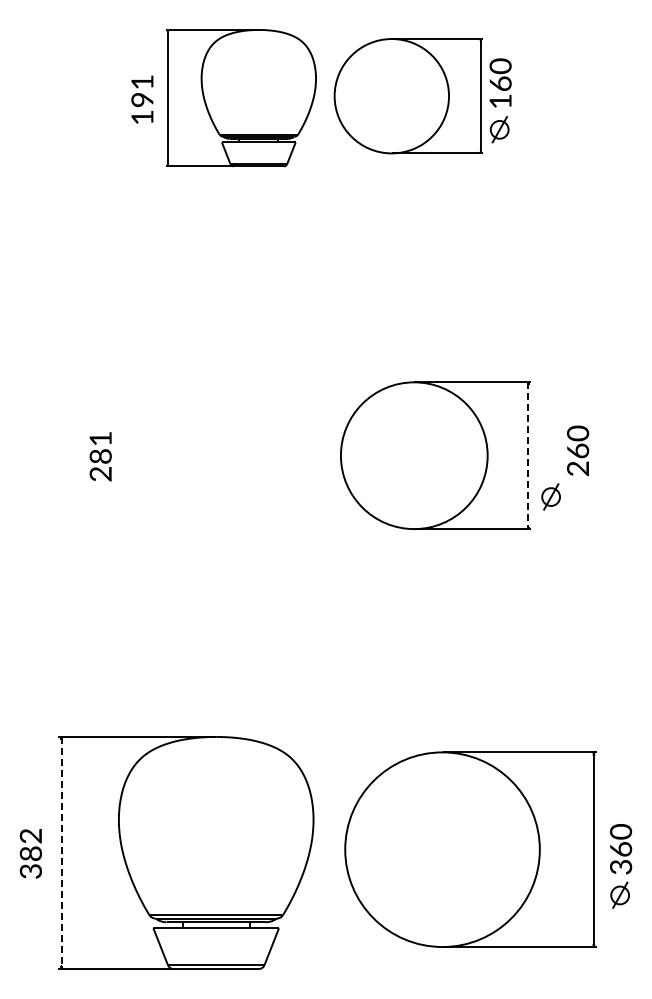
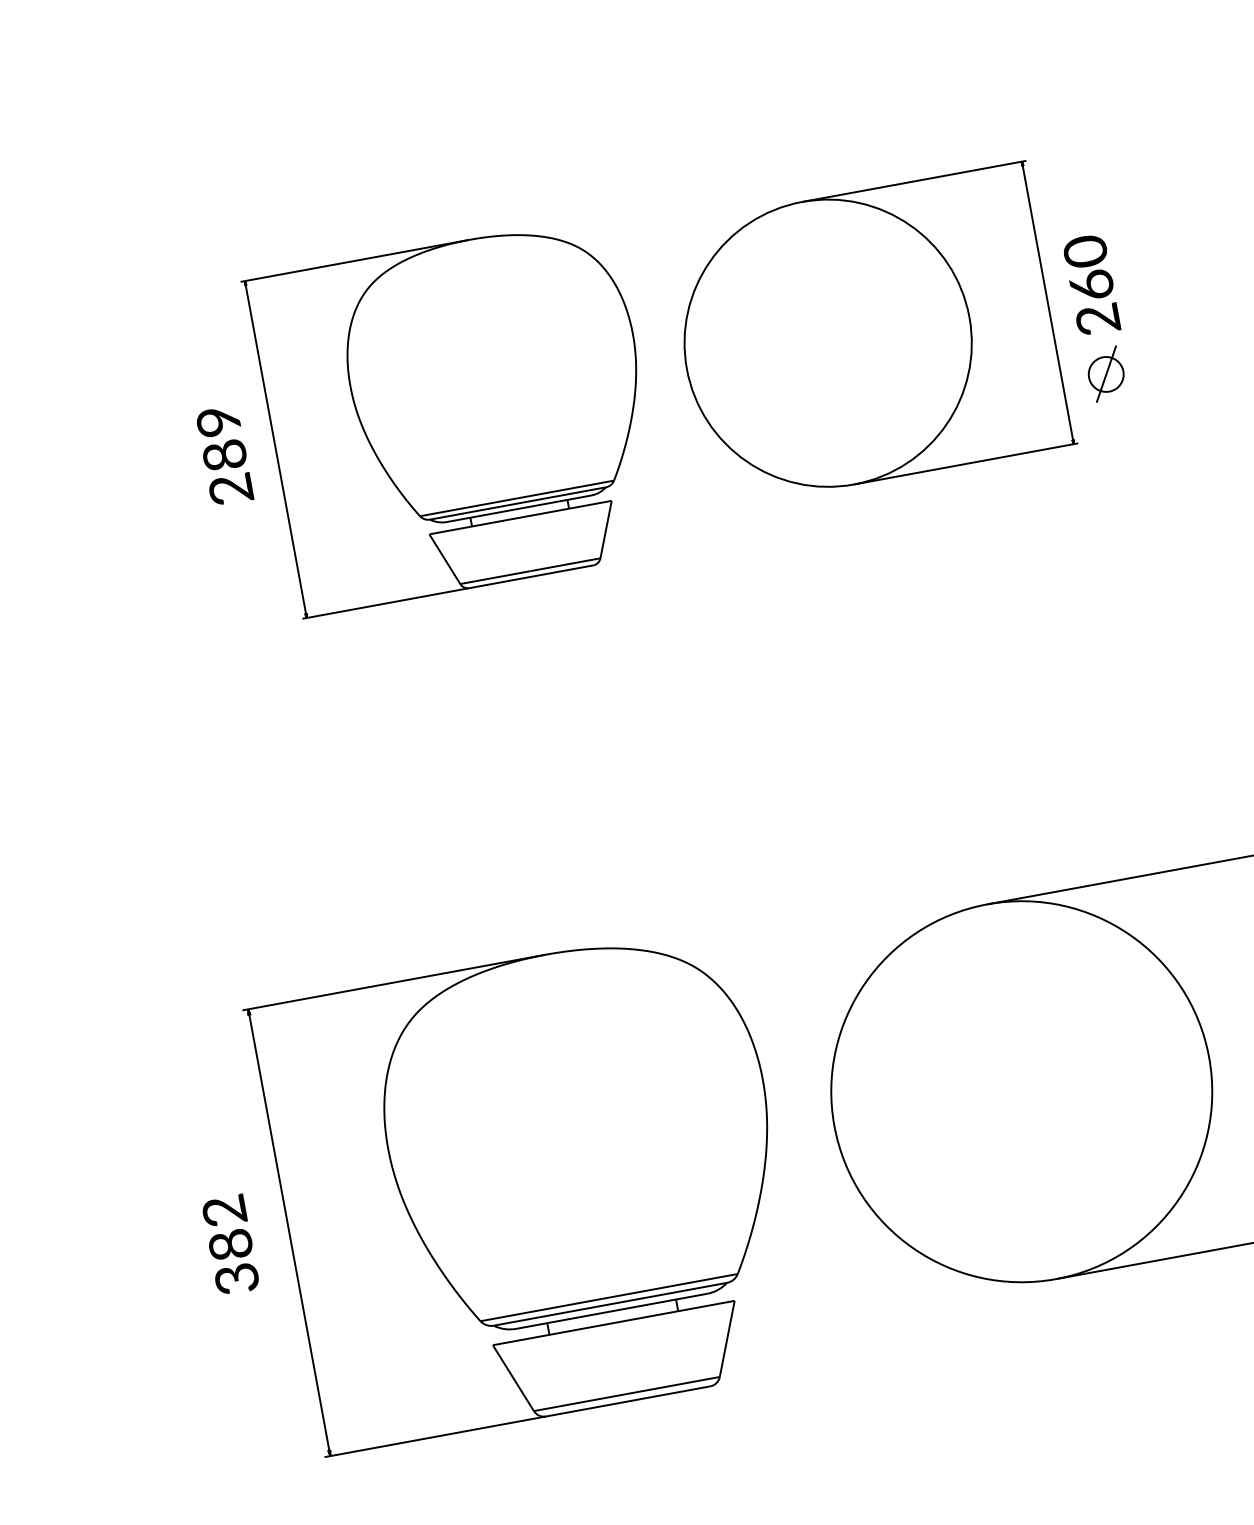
text: (100, 438) -> (217, 420), 281 -> 289
text: (578, 450) -> (1092, 284), moved
line: (528, 456) -> (1048, 304), dashed -> solid
part: (221, 457) -> (457, 414), added
line: (61, 853) -> (289, 1233), dashed -> solid

